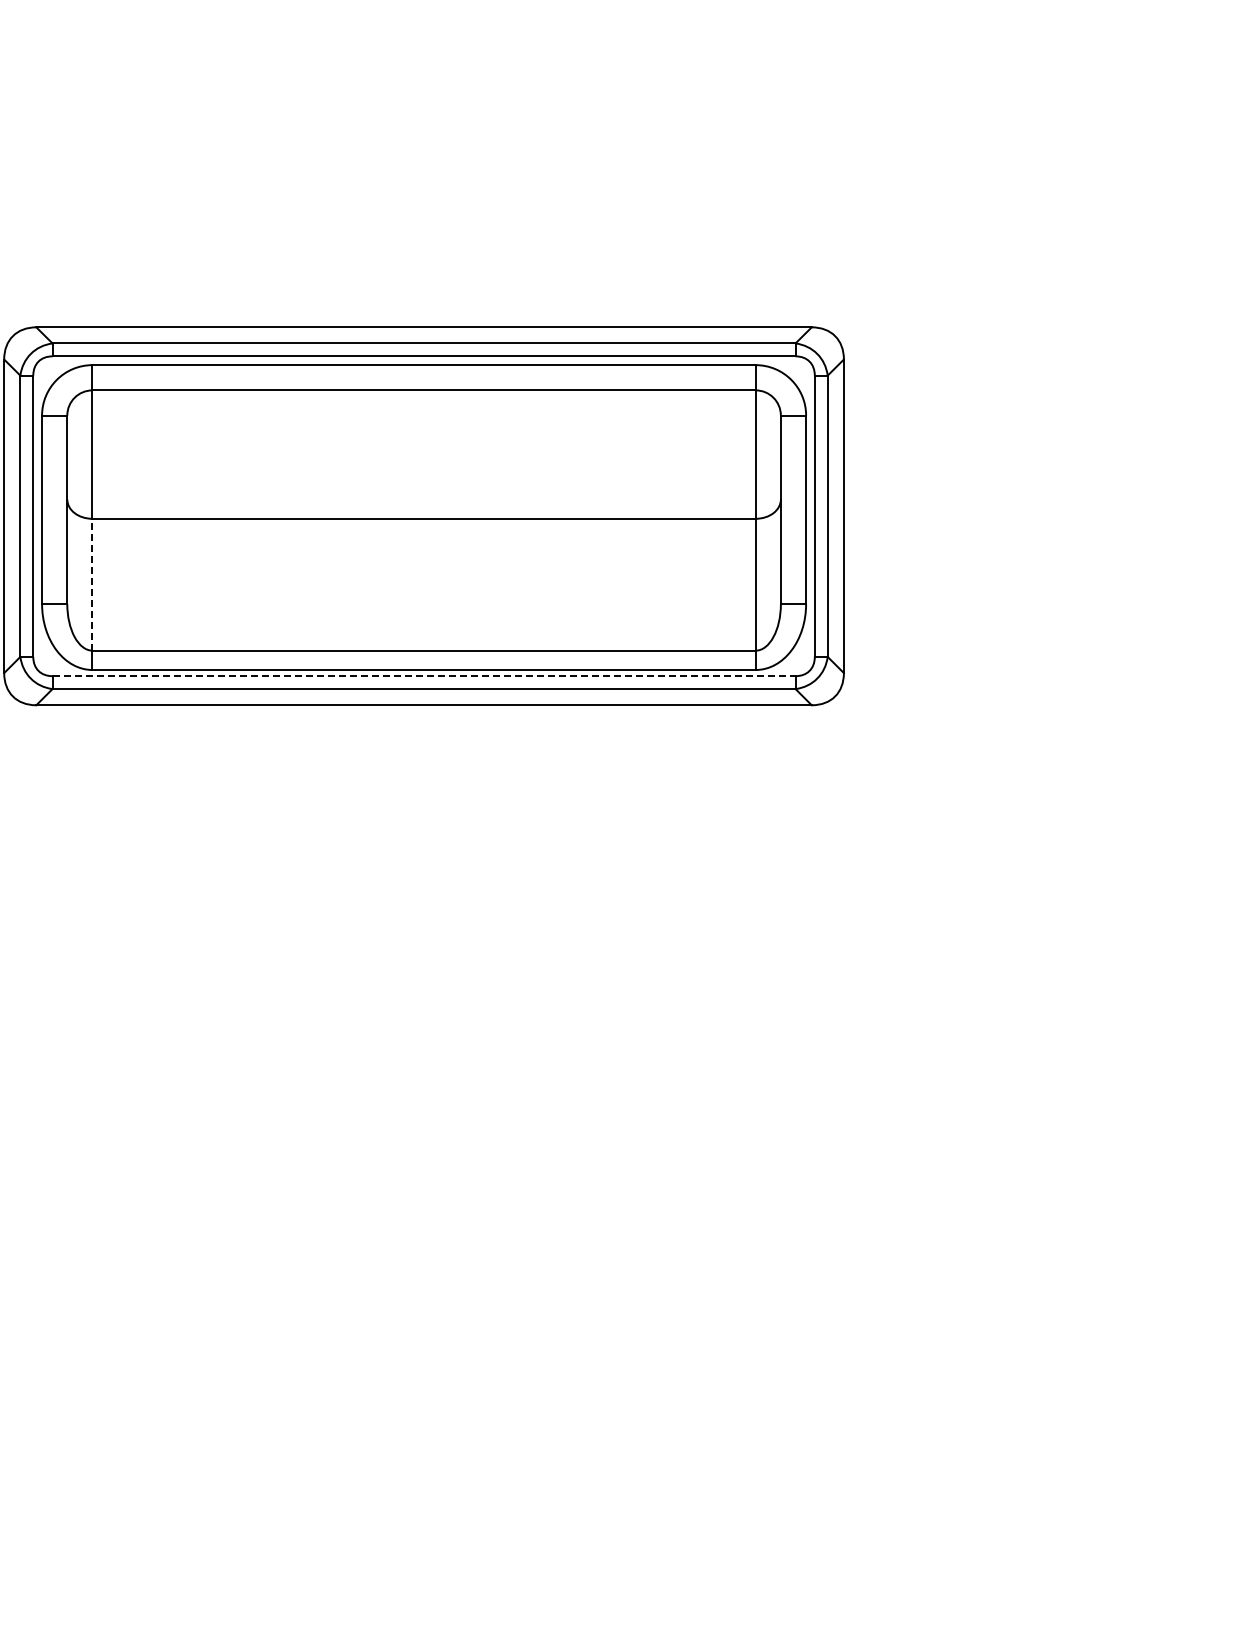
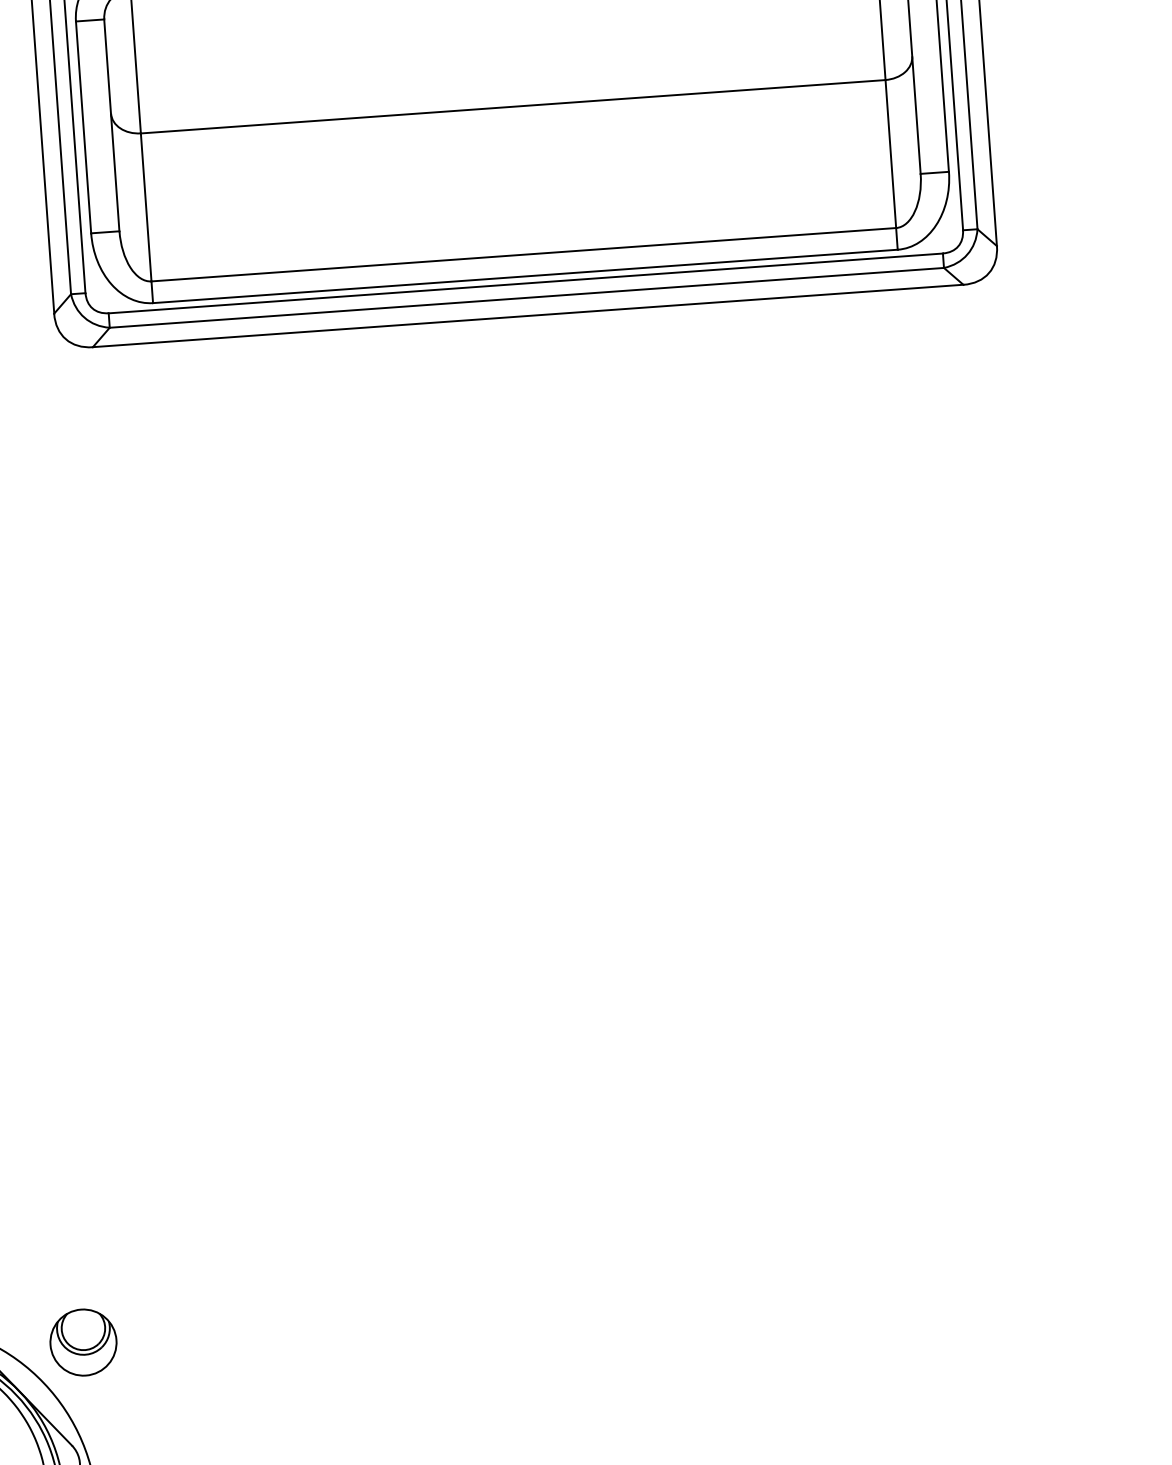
line: (92, 584) -> (146, 207), dashed -> solid
line: (424, 676) -> (526, 283), dashed -> solid

